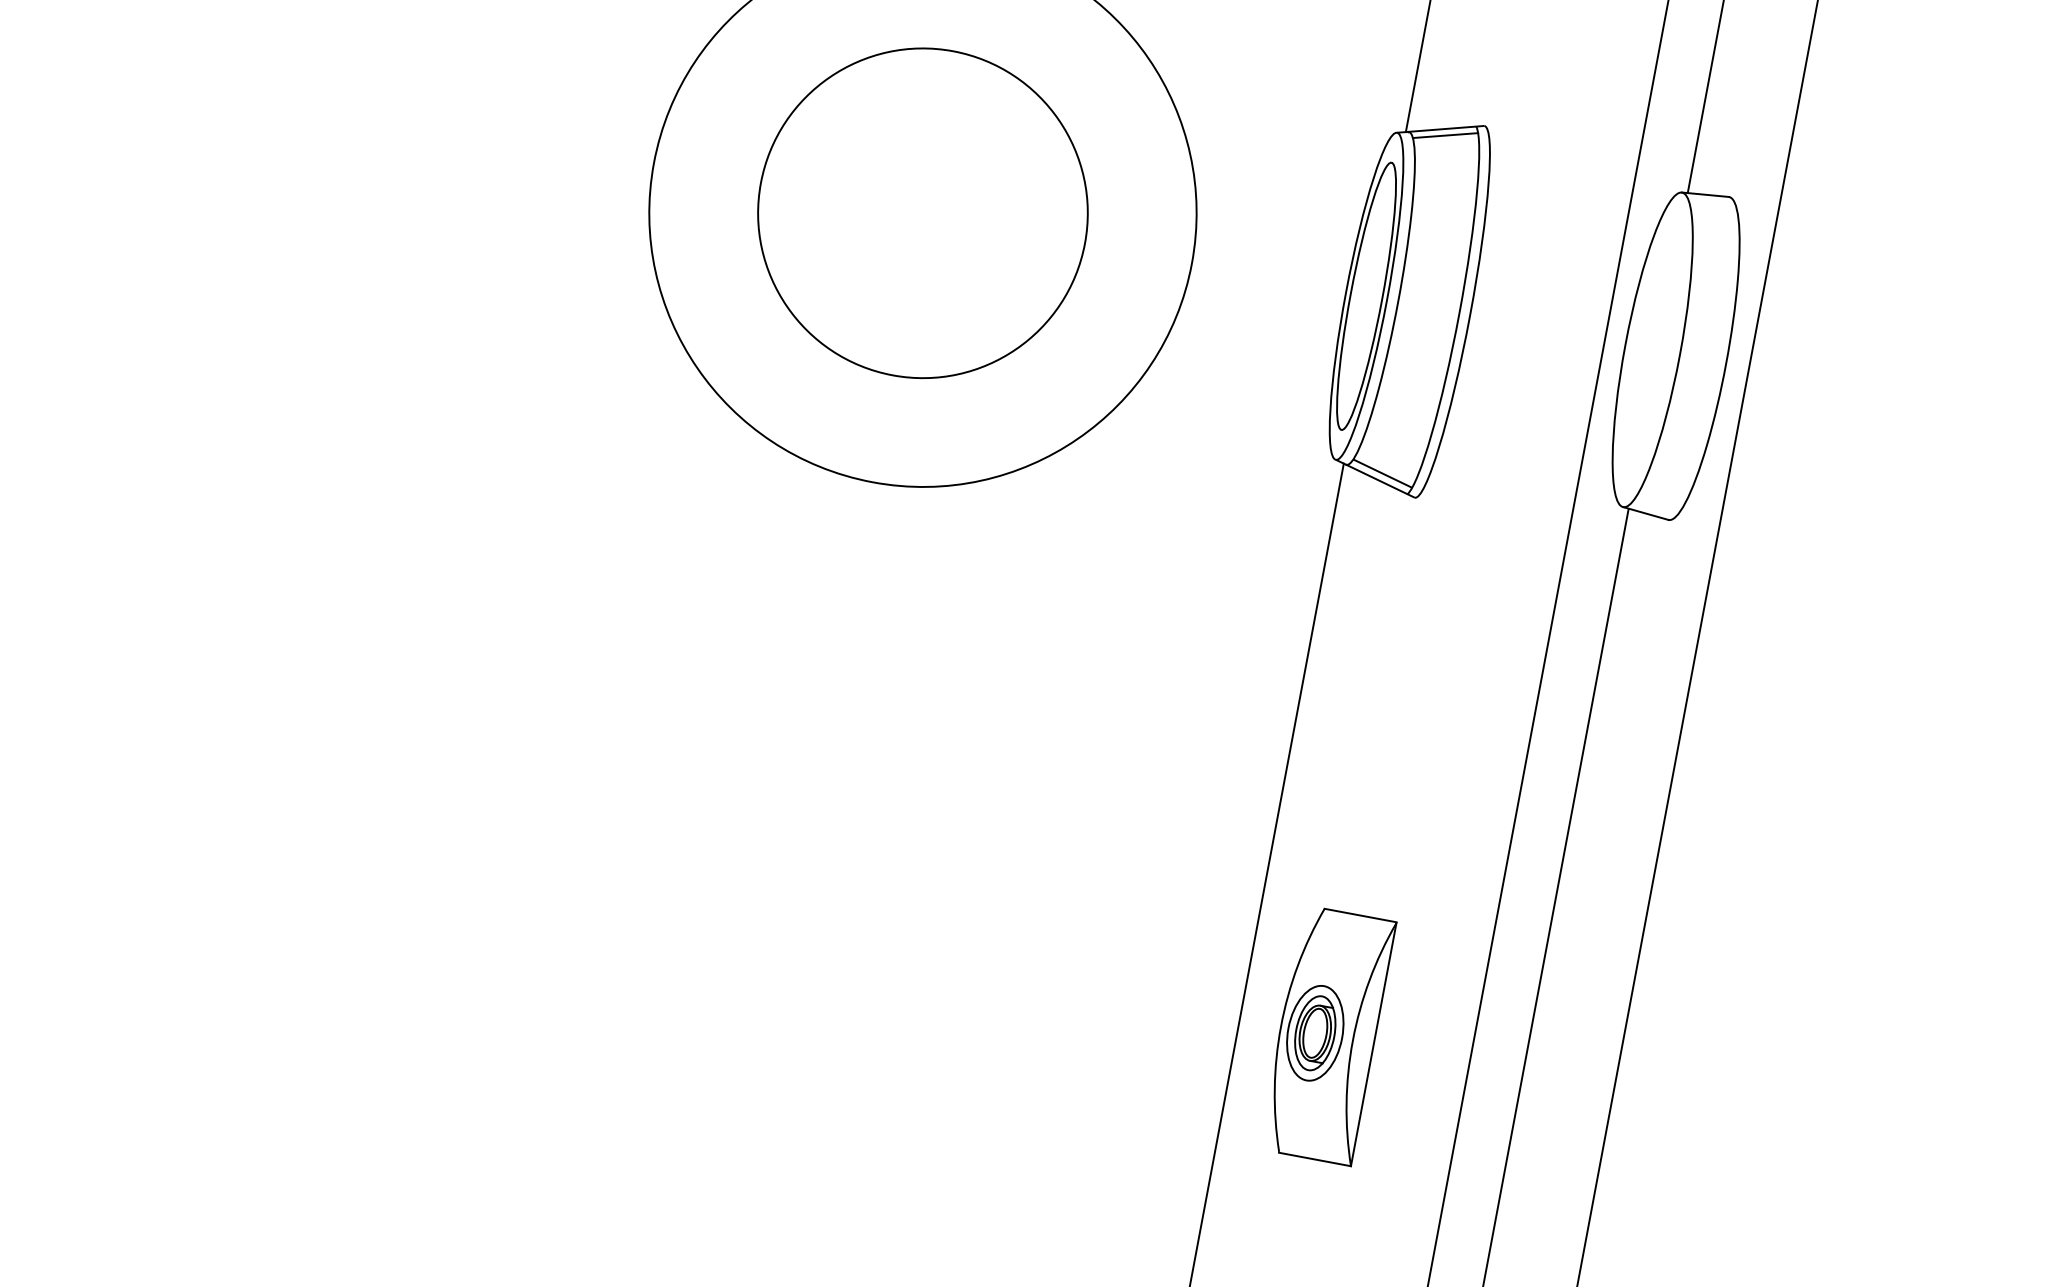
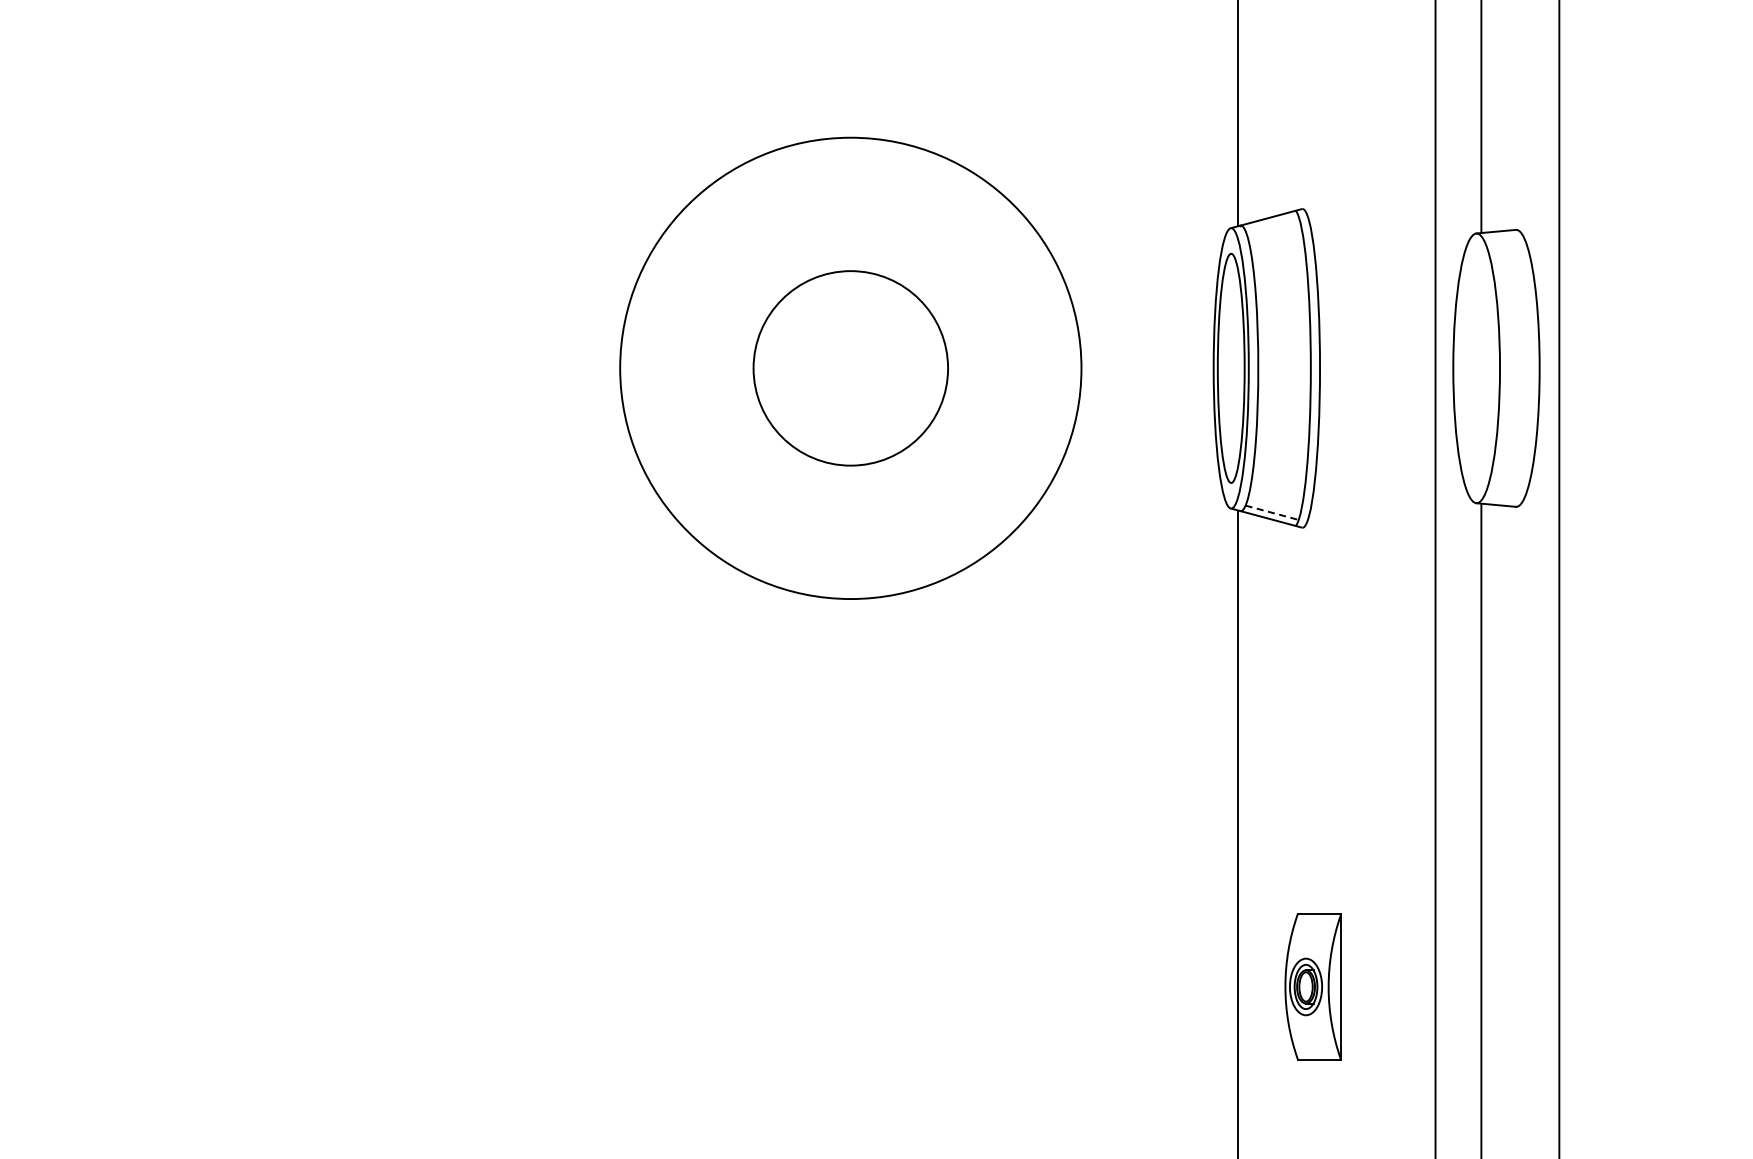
line: (1445, 134) -> (1271, 222), removed
circle: (922, 213) -> (850, 368), size x0.7
line: (1383, 473) -> (1272, 512), solid -> dashed
part: (1326, 1034) -> (1312, 986), size x0.7

